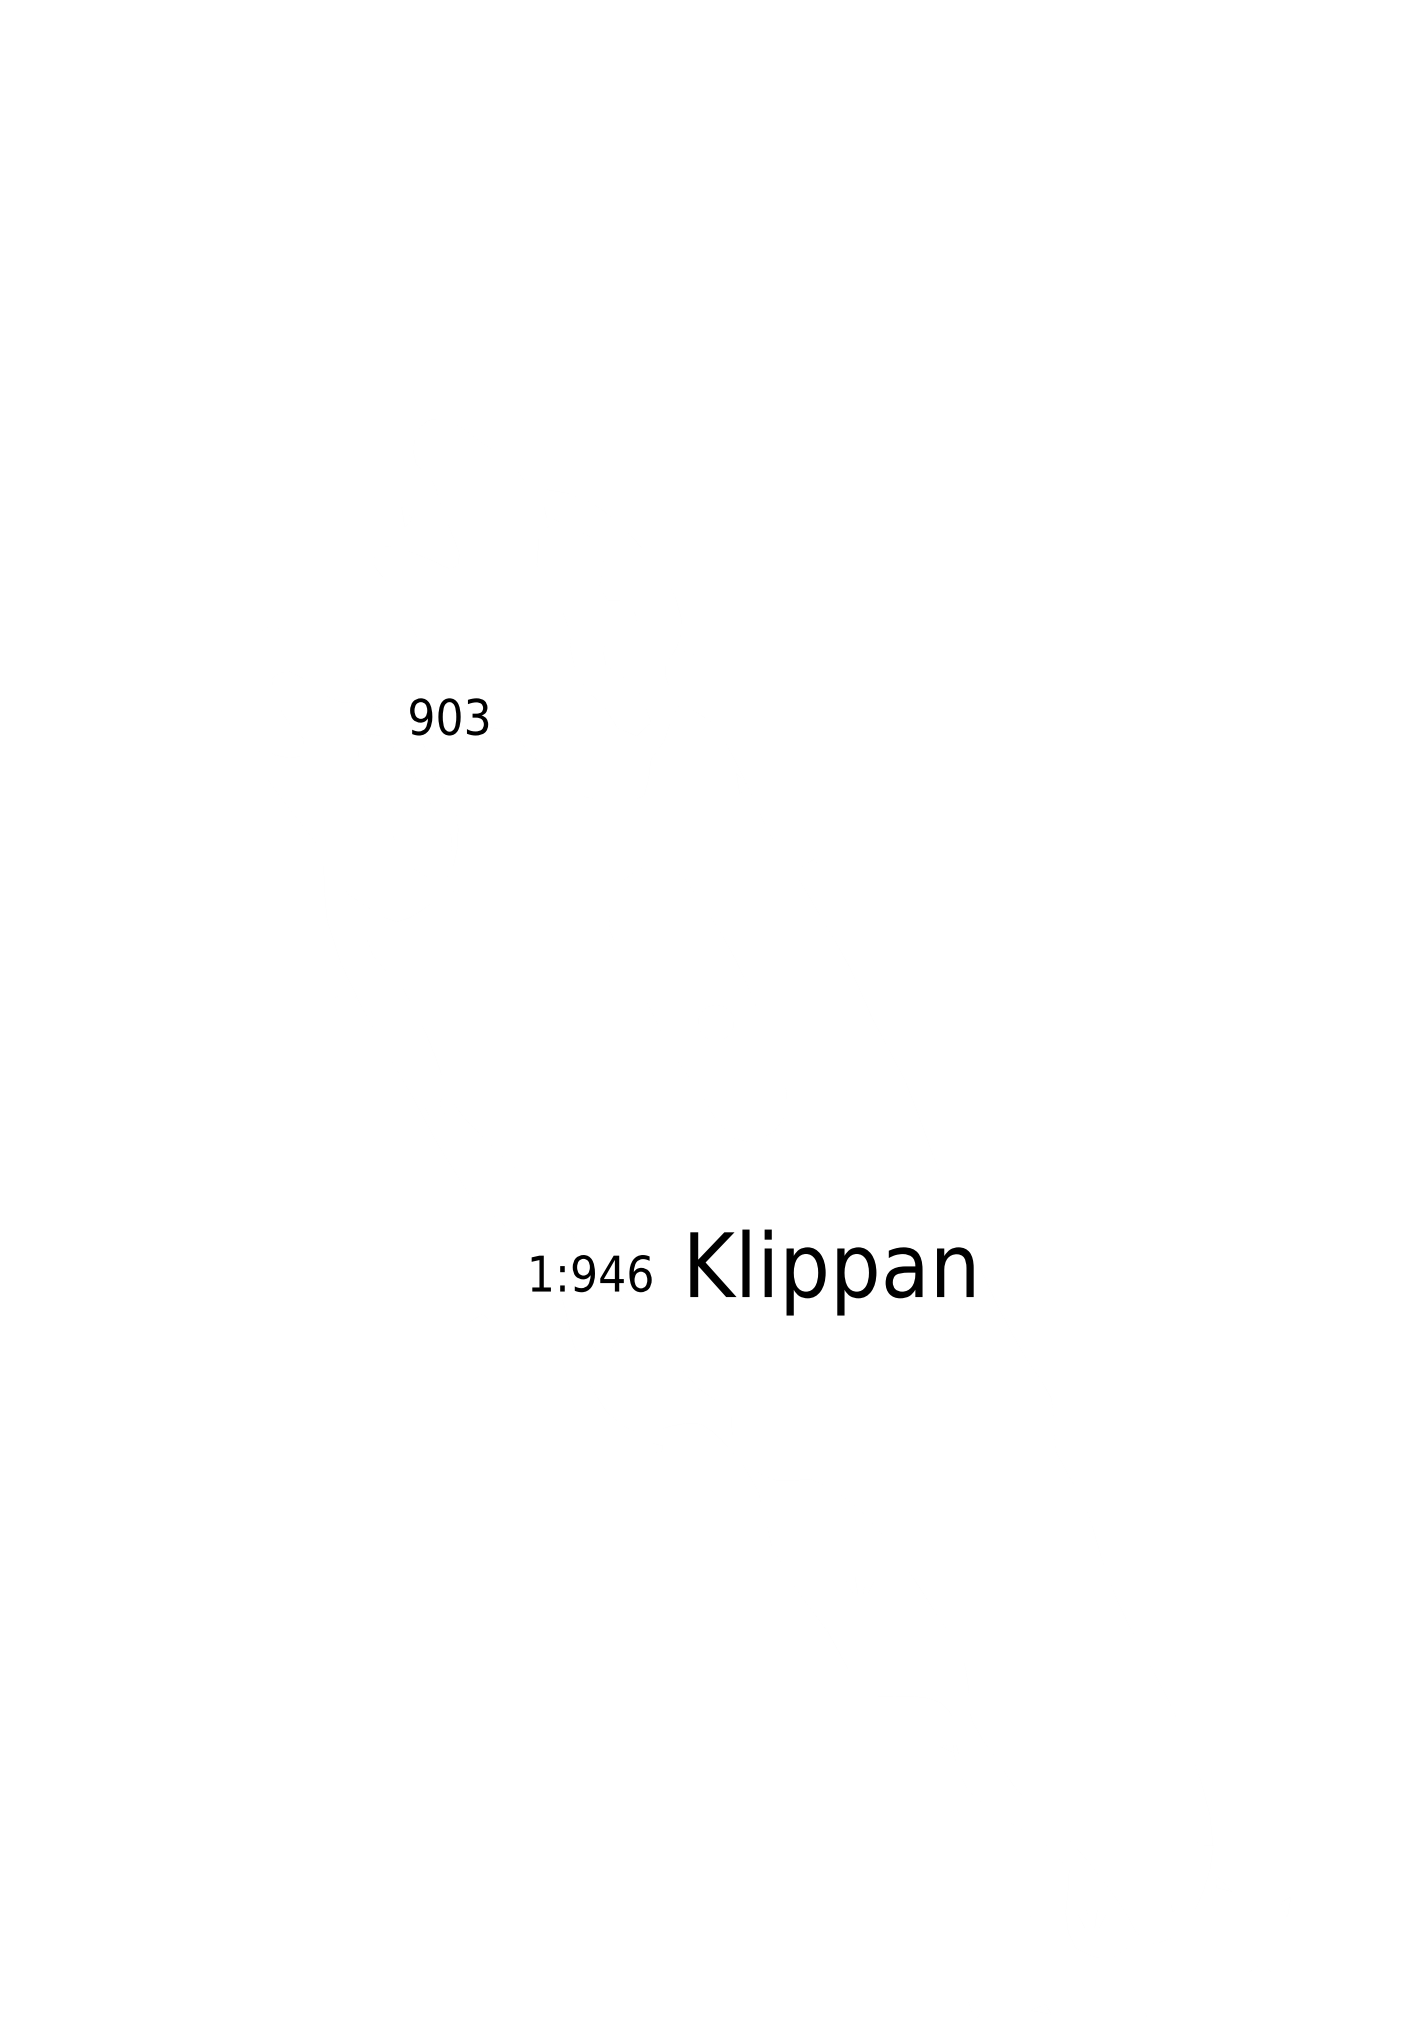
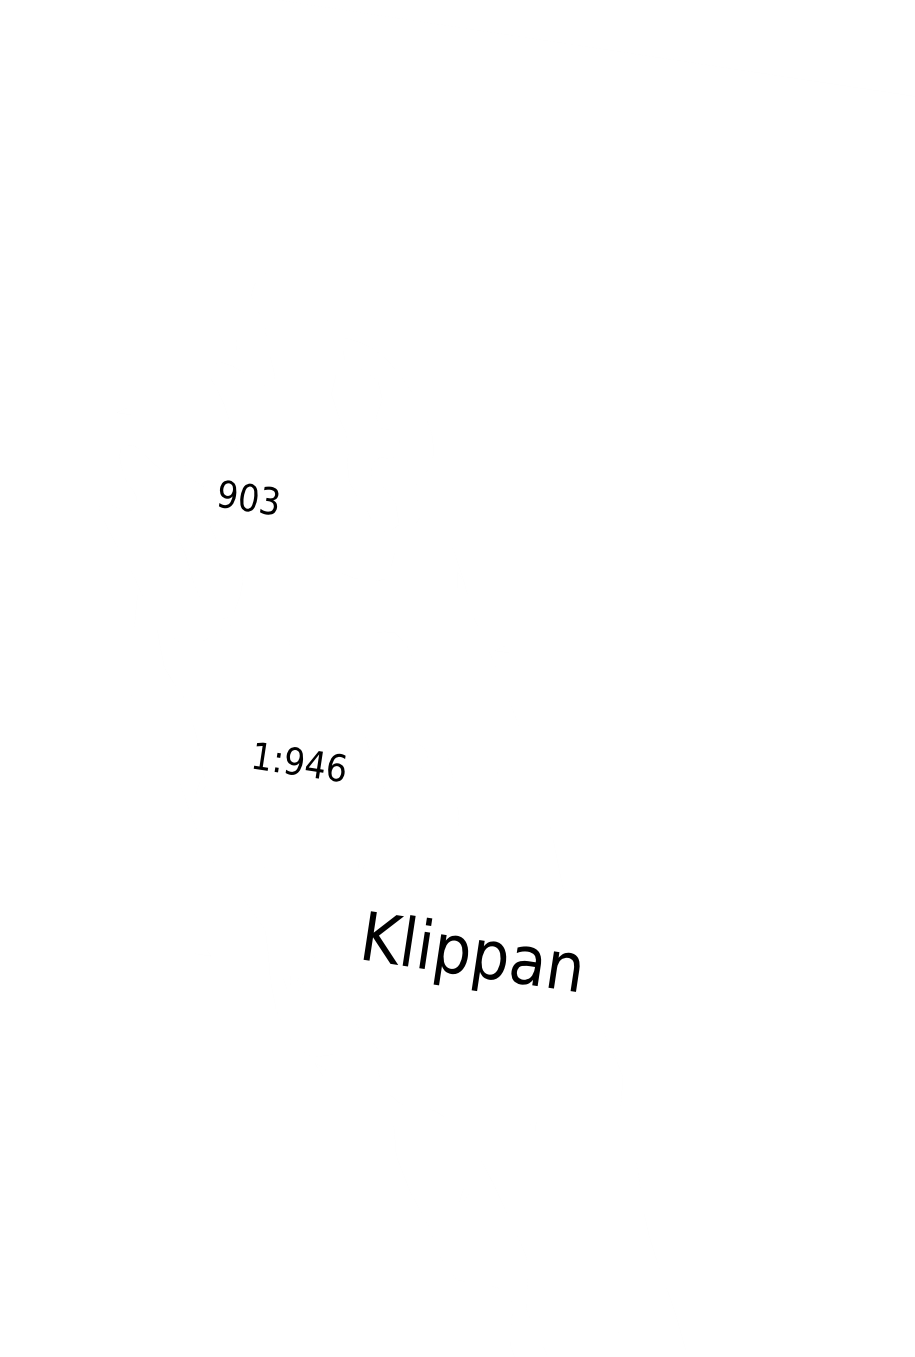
text: (591, 1273) -> (300, 761), moved

